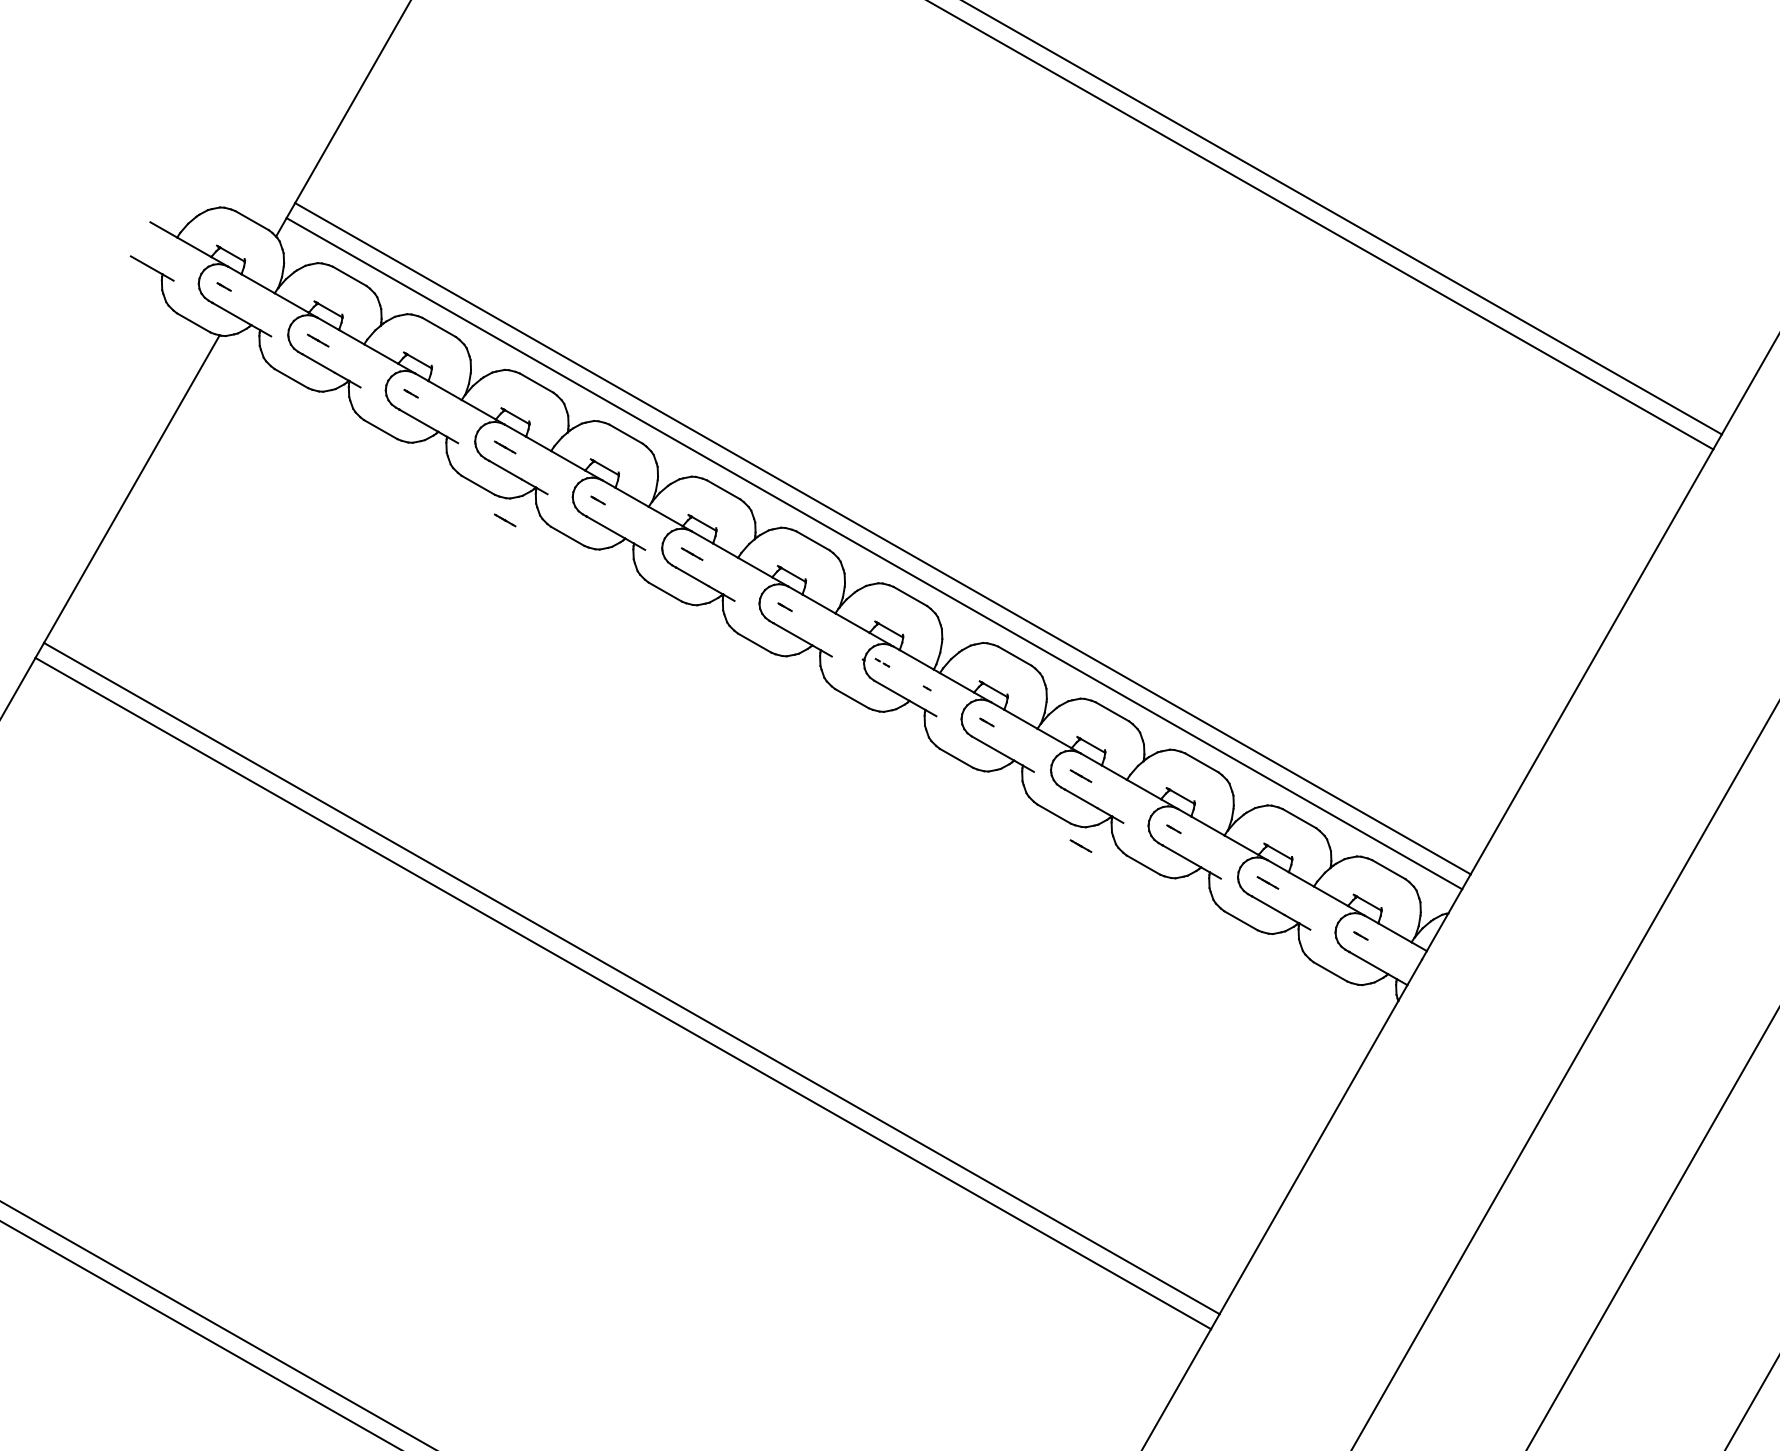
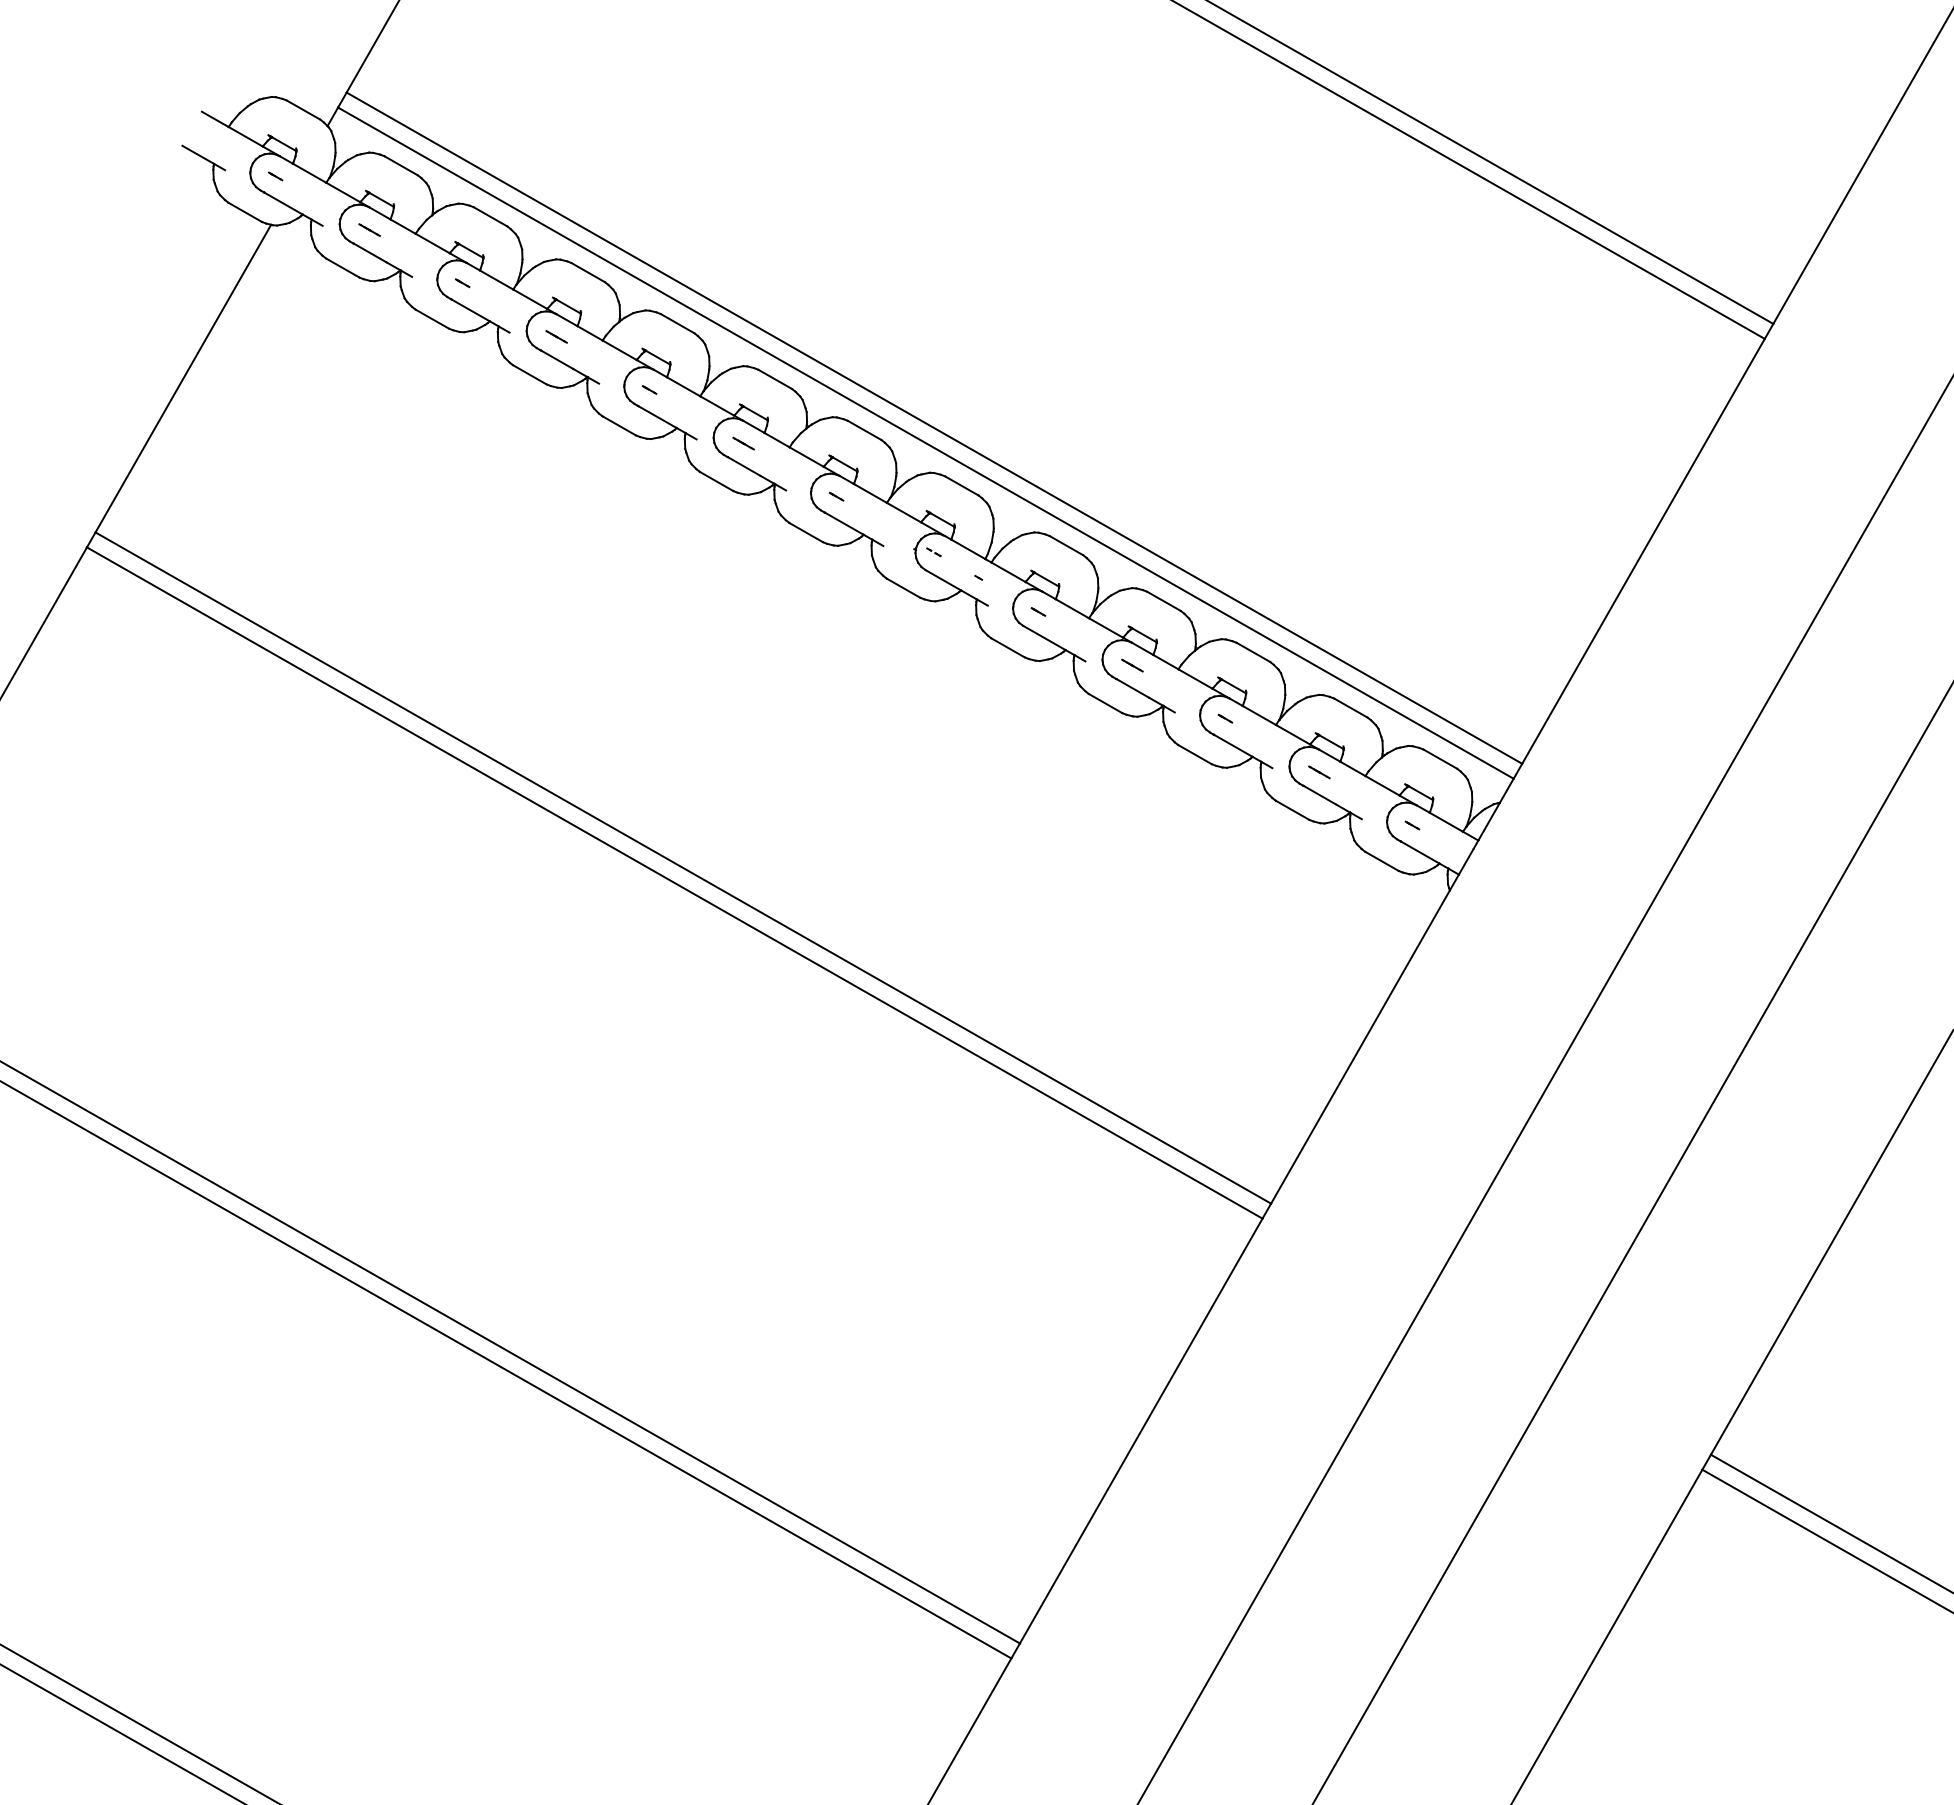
line: (505, 520) -> (556, 409), removed
line: (1081, 846) -> (1132, 735), removed

